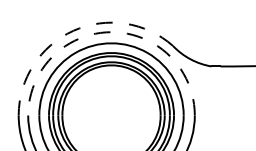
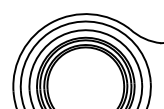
arc: (73, 30) -> (51, 22), dashed -> solid
arc: (111, 32) -> (81, 21), dashed -> solid

